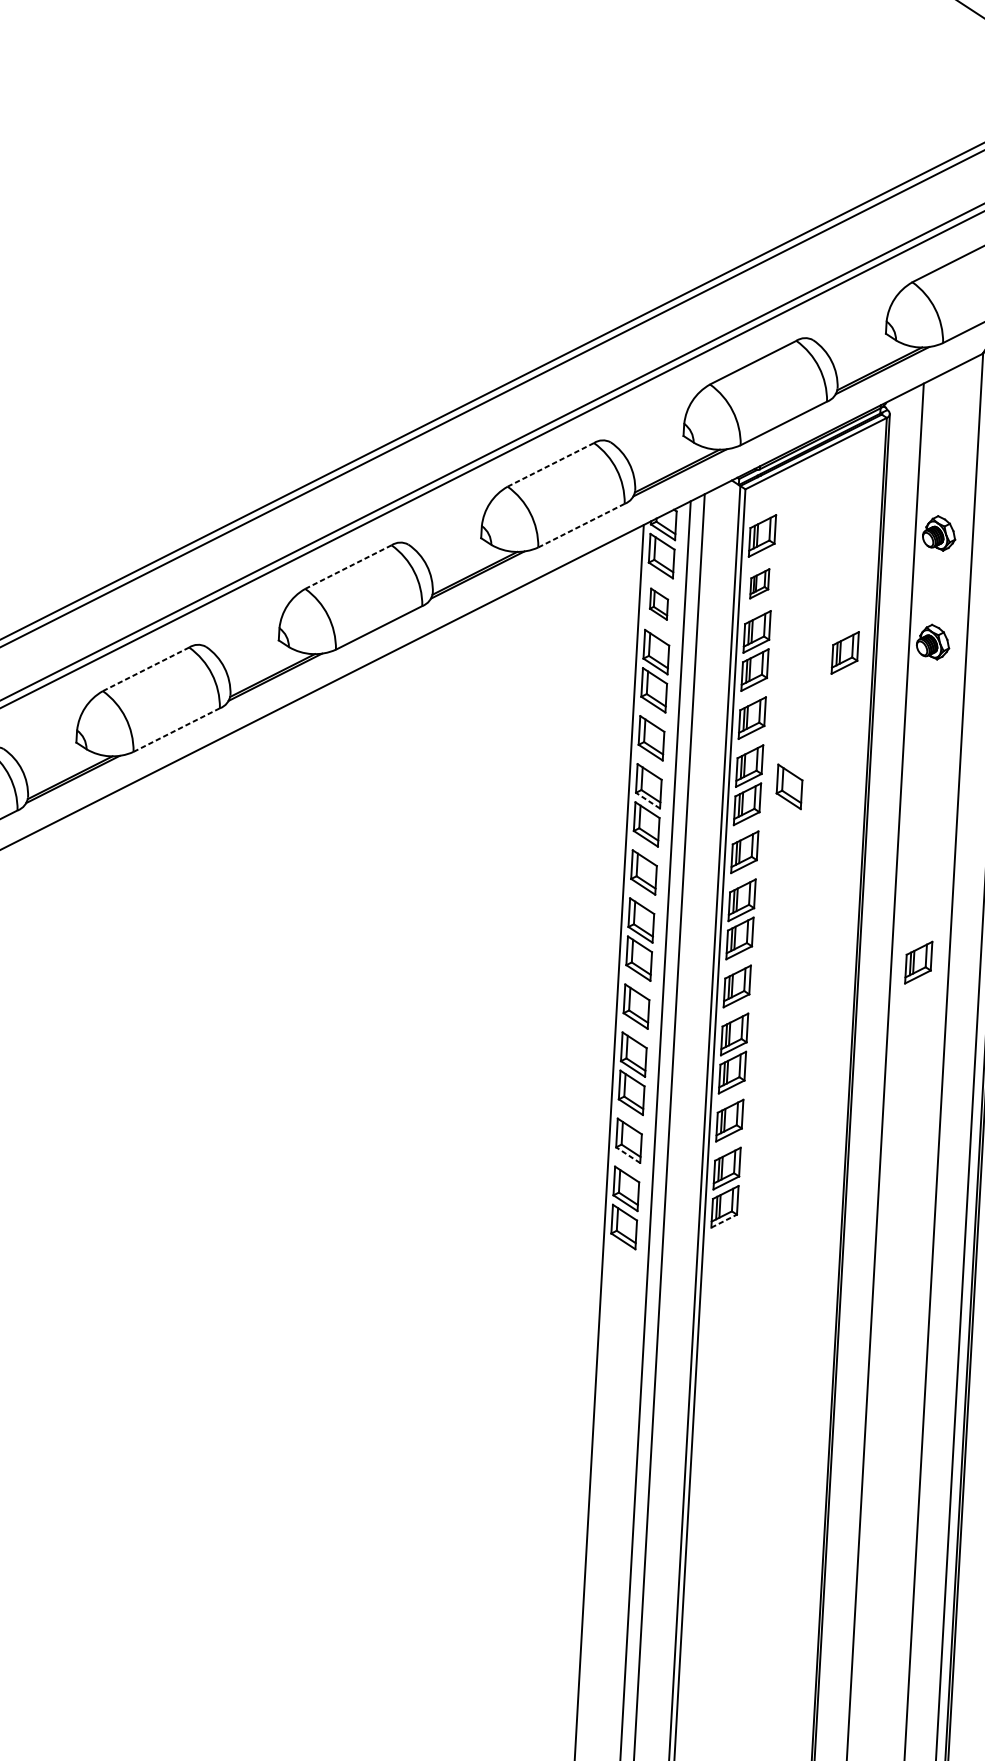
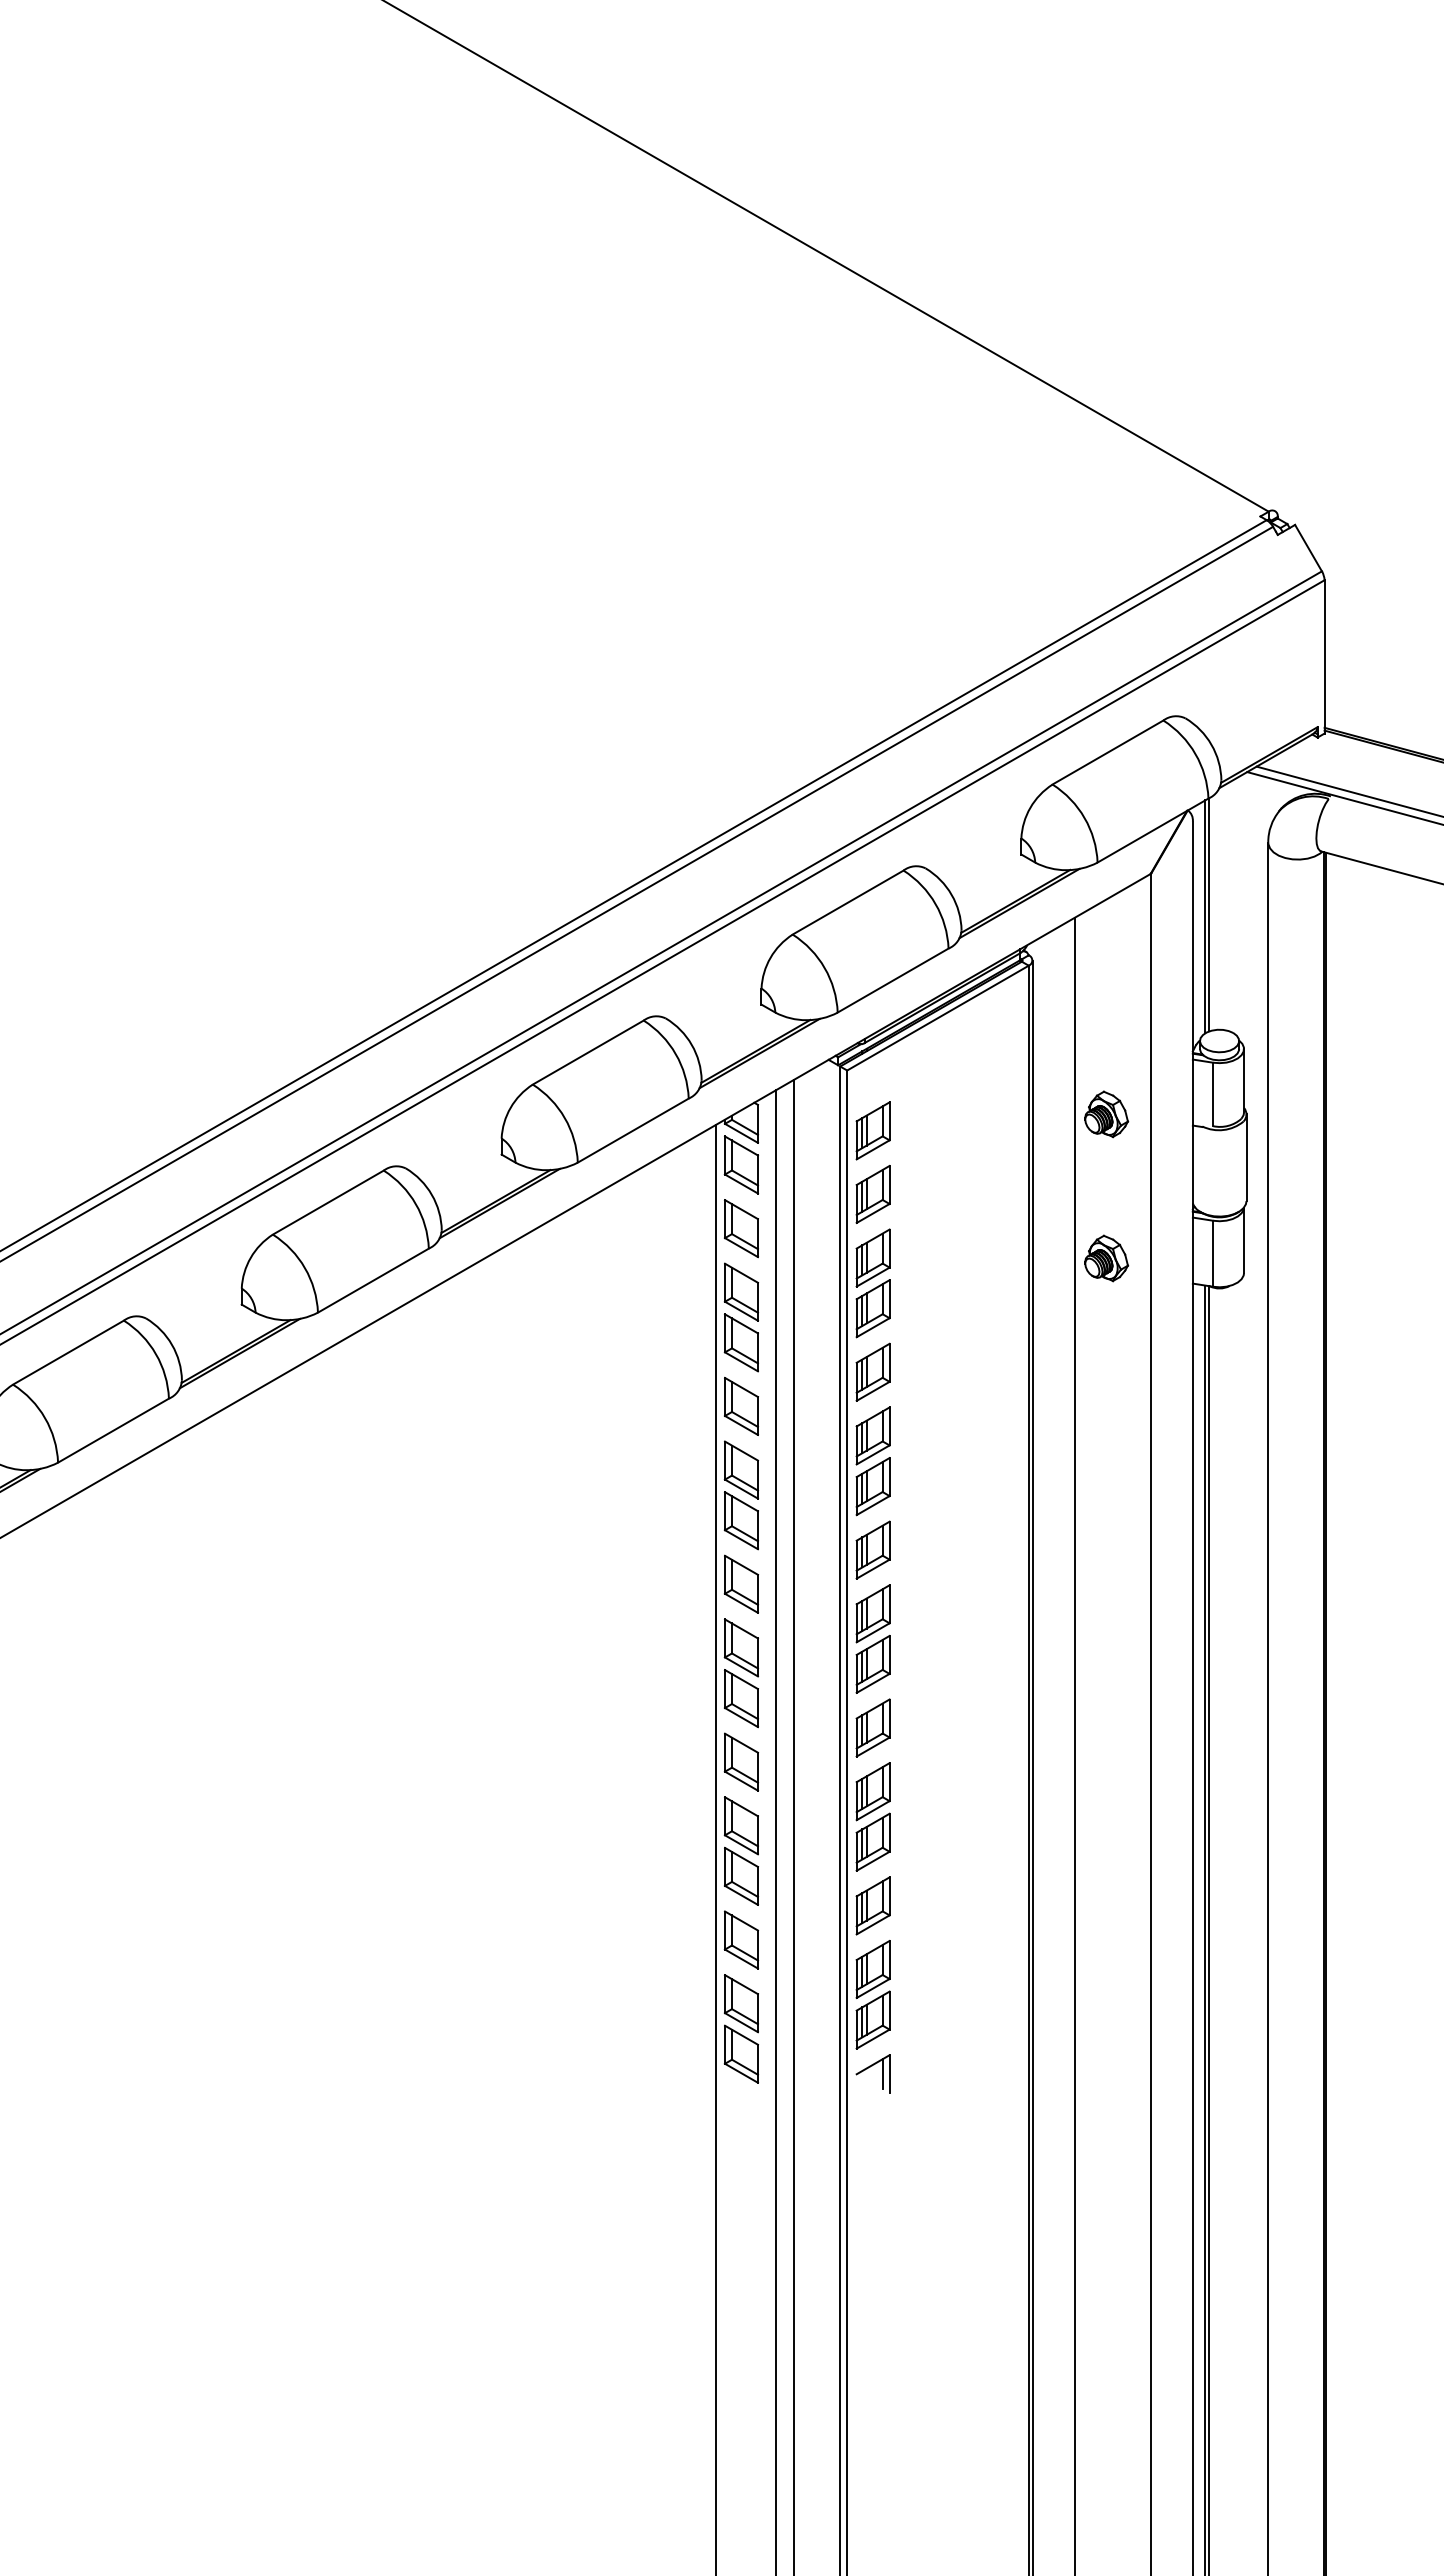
line: (551, 464) -> (588, 1052), dashed -> solid
line: (581, 525) -> (633, 1130), dashed -> solid
line: (348, 567) -> (328, 1202), dashed -> solid
part: (759, 583) -> (872, 1193), size x1.43
part: (659, 604) -> (741, 1228), size x1.43
part: (844, 652) -> (990, 1278), removed
line: (146, 669) -> (68, 1352), dashed -> solid
line: (176, 729) -> (113, 1430), dashed -> solid
part: (789, 786) -> (927, 1459), removed
line: (648, 800) -> (741, 1488), dashed -> solid
part: (918, 962) -> (1110, 1682), removed
line: (628, 1154) -> (741, 1958), dashed -> solid
line: (724, 1220) -> (873, 2038), dashed -> solid
part: (720, 1242) -> (870, 2067), added

